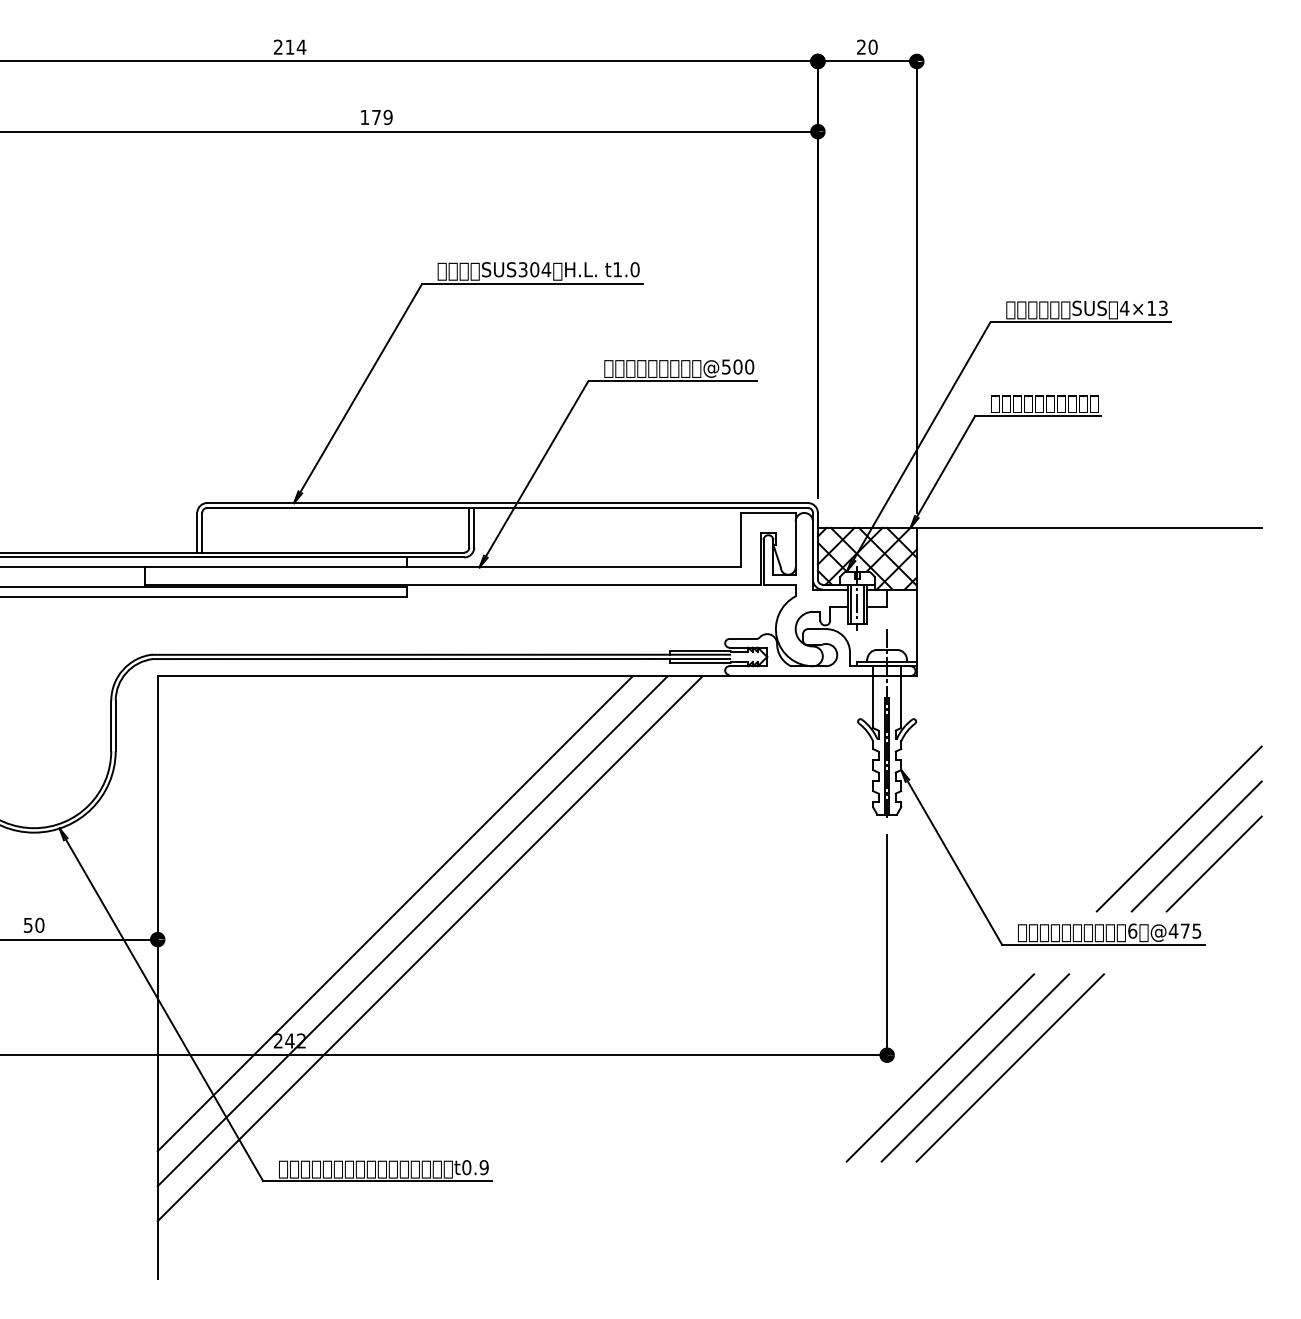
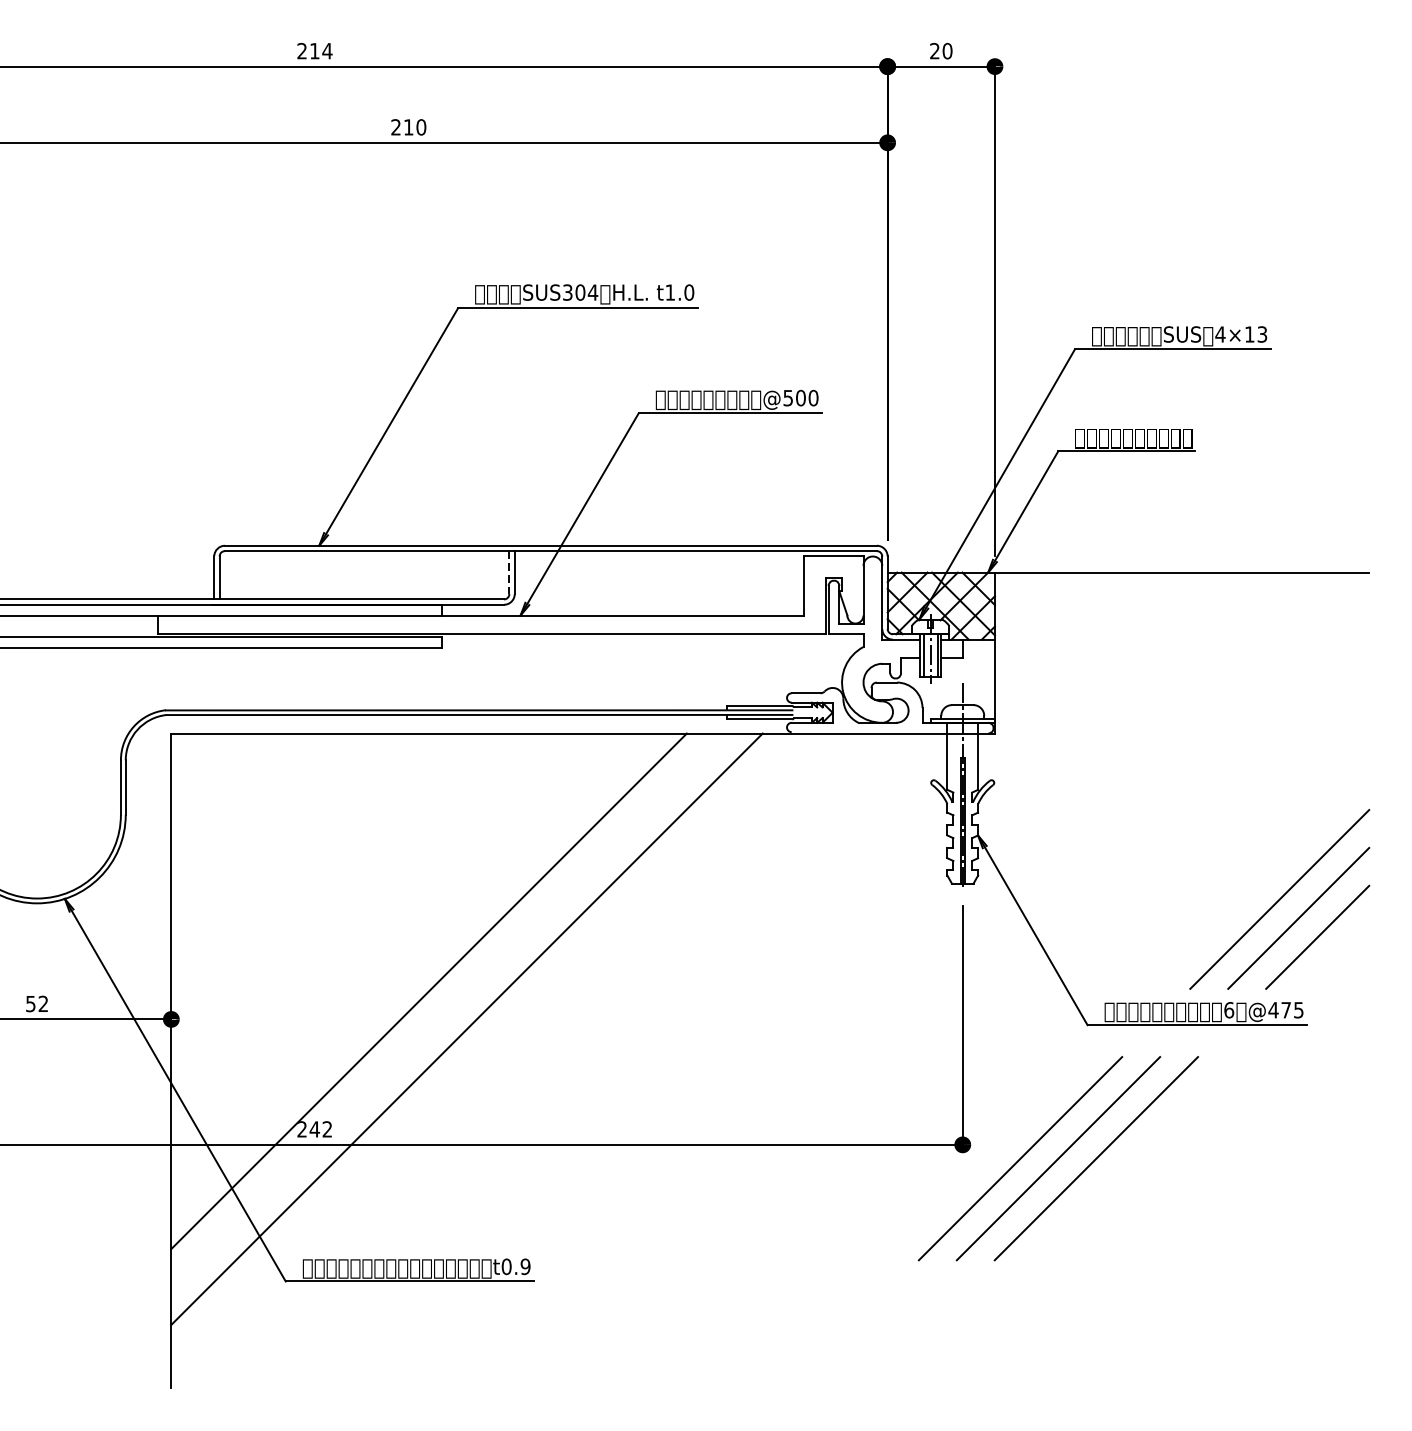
text: (376, 117) -> (408, 127), 179 -> 210
line: (469, 527) -> (509, 572), solid -> dashed
text: (39, 924) -> (43, 1003), 50 -> 52
line: (412, 931) -> (447, 1010), removed

